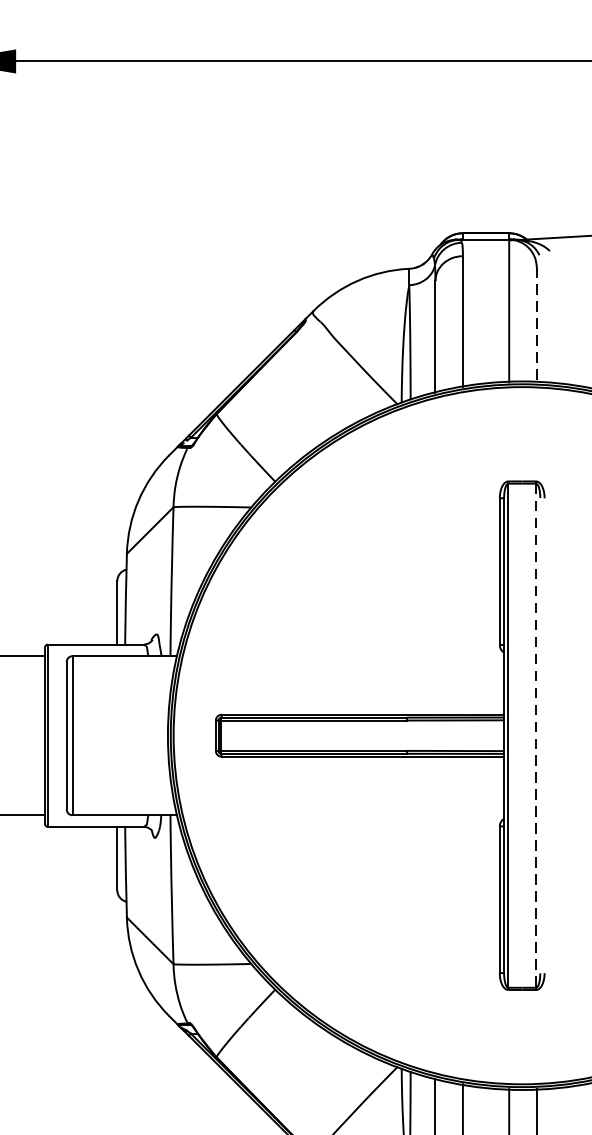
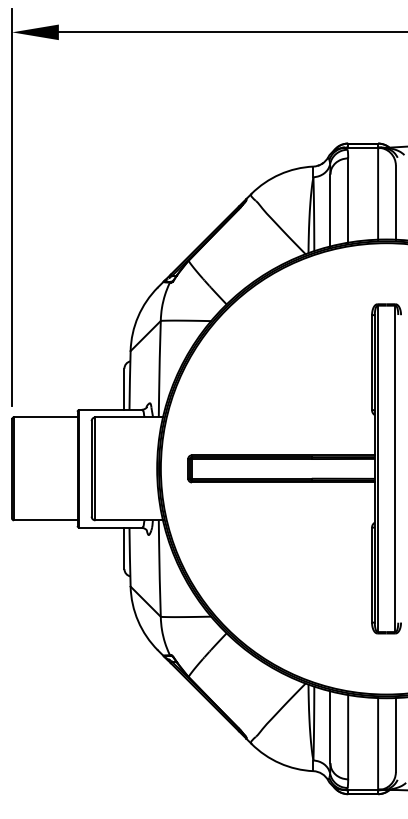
line: (536, 325) -> (395, 203), dashed -> solid
line: (536, 736) -> (395, 469), dashed -> solid

